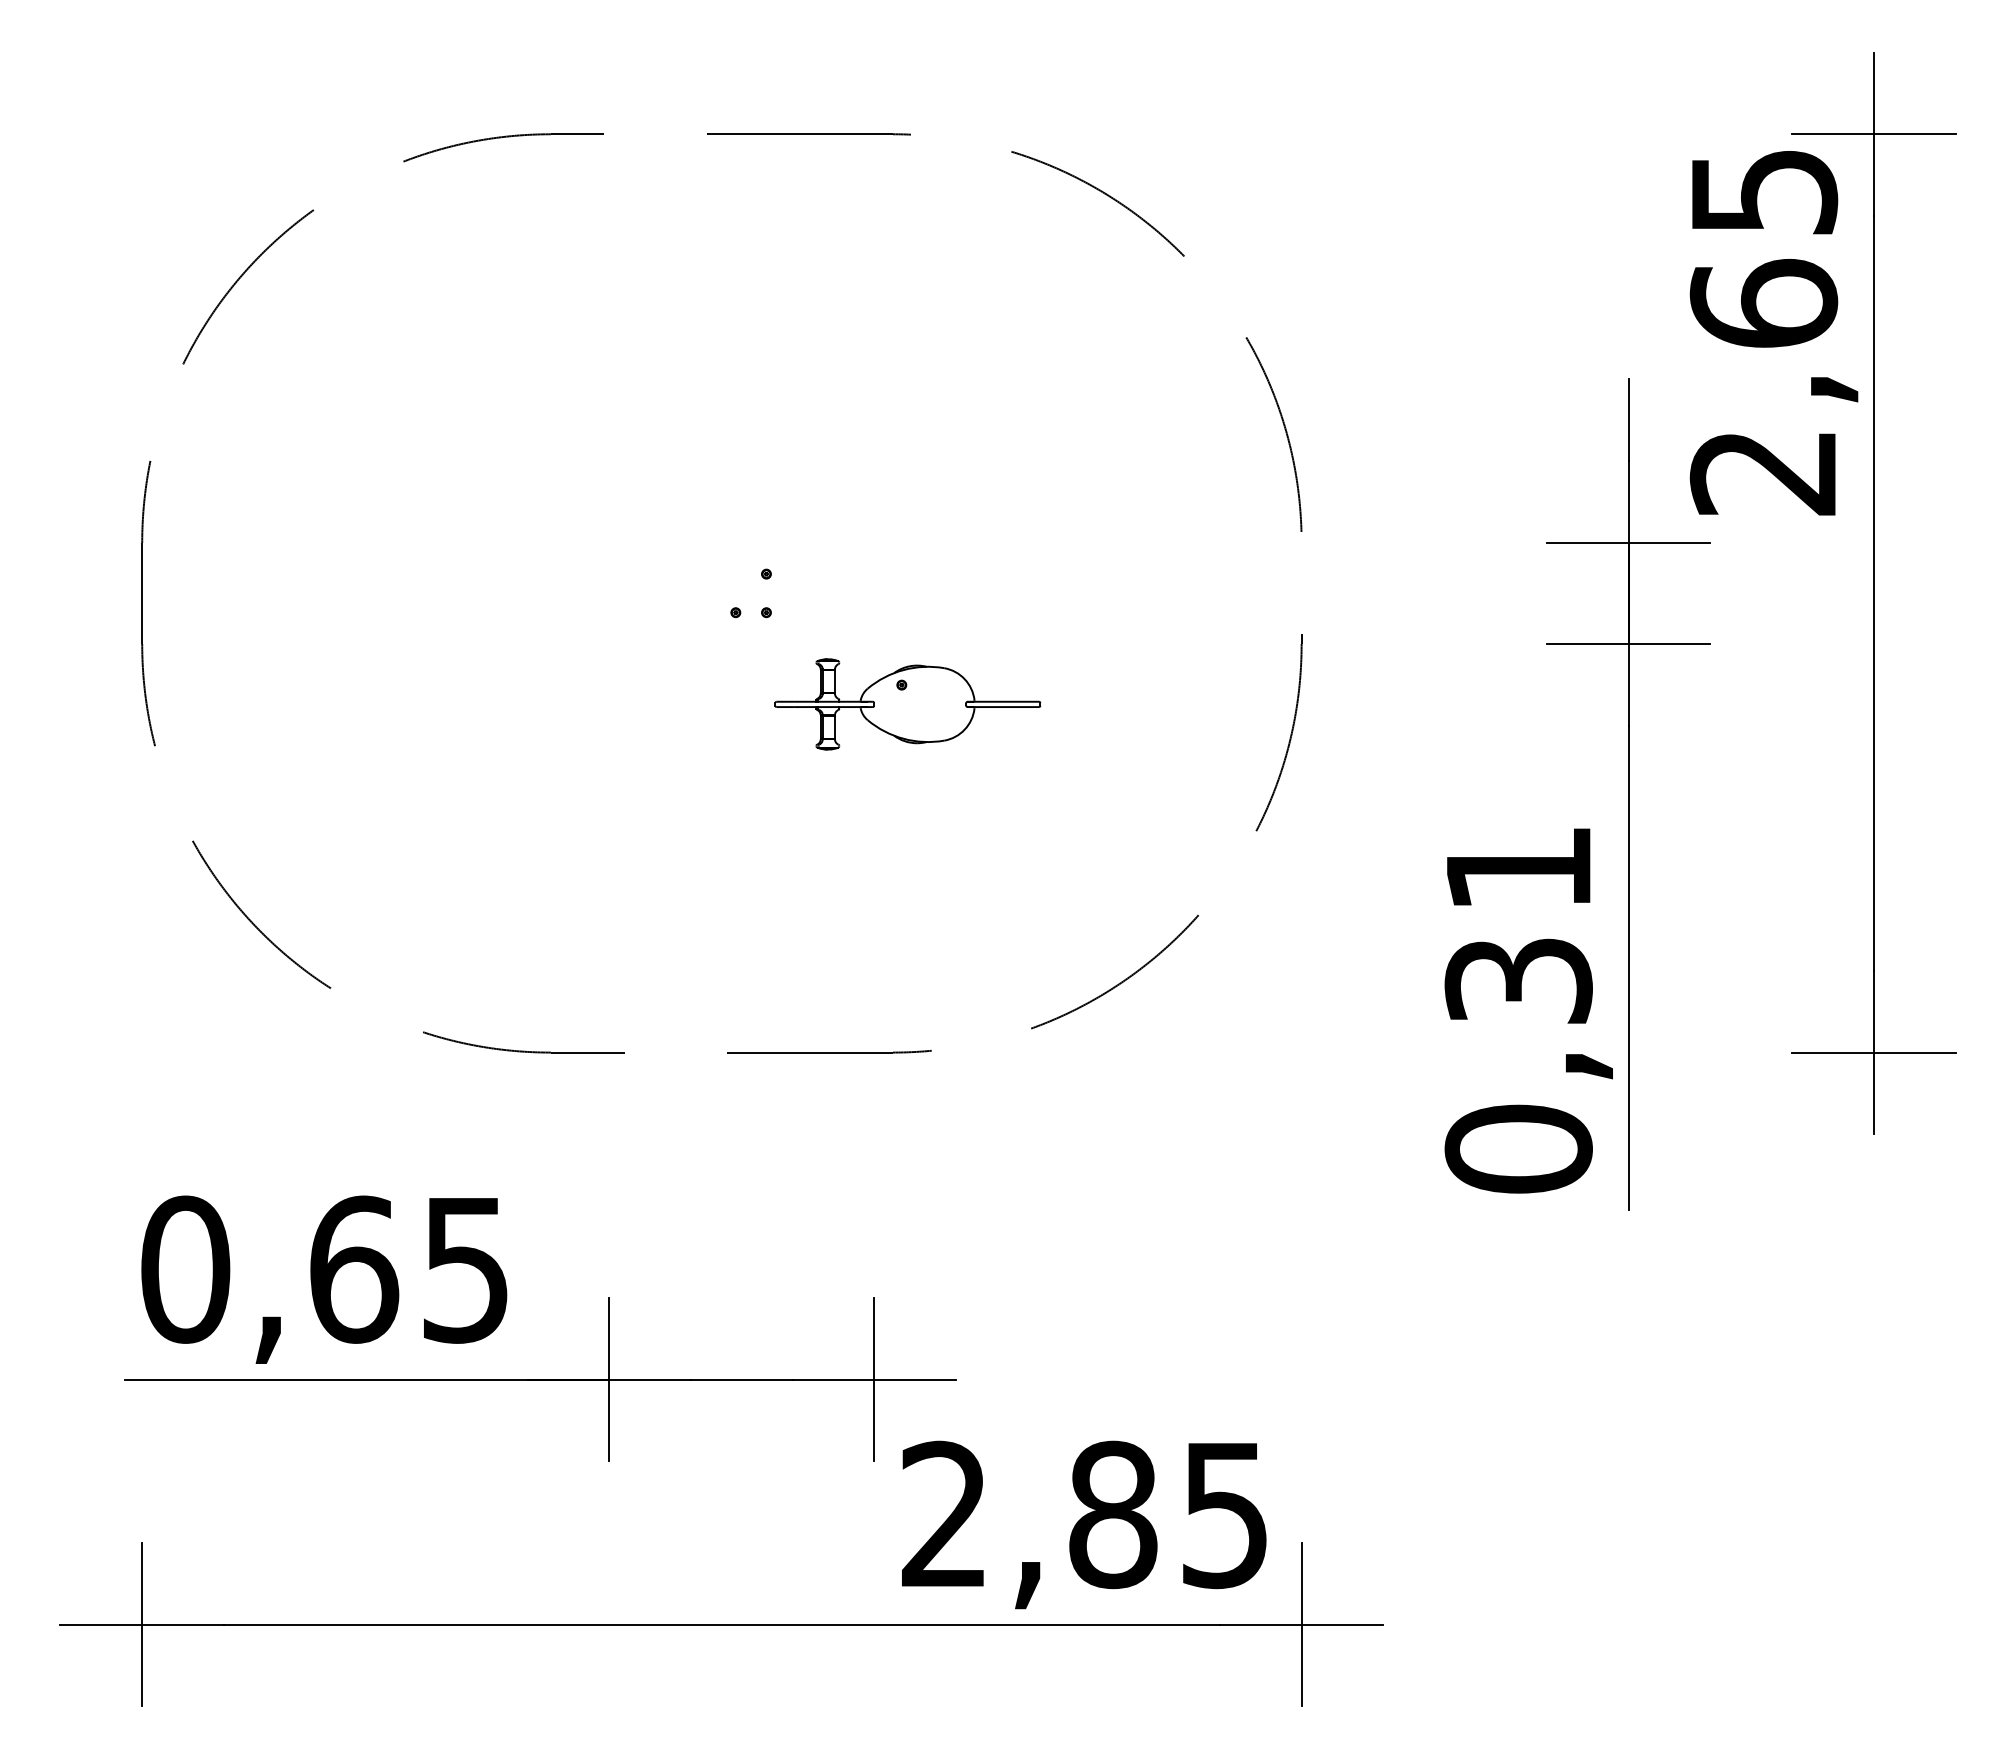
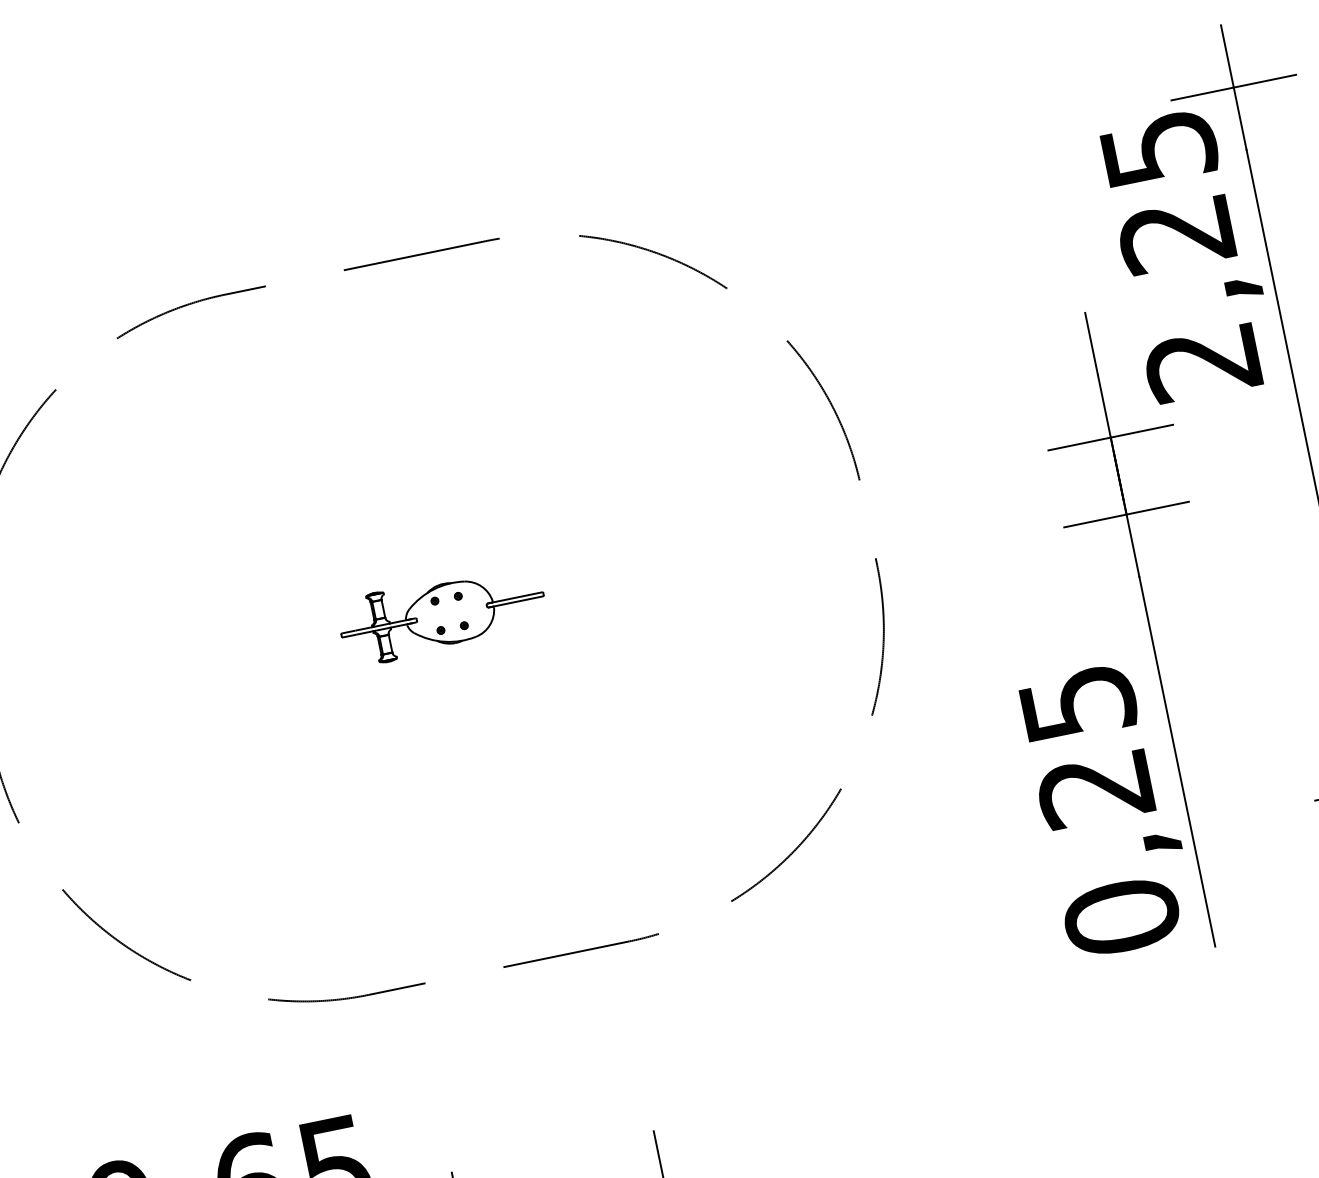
text: (1763, 302) -> (1176, 233), 2,65 -> 2,25
part: (907, 704) -> (442, 615), moved
text: (1518, 925) -> (1086, 746), 0,31 -> 0,25

